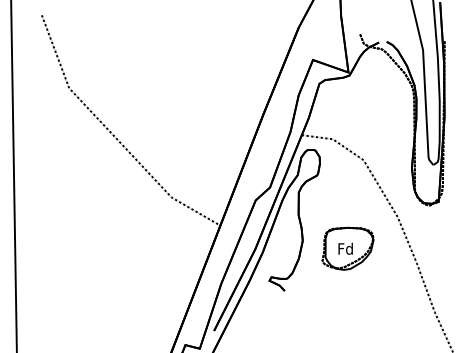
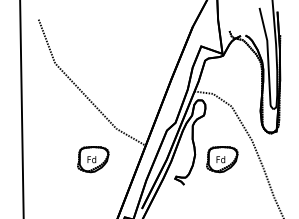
part: (133, 248) -> (93, 159), added

